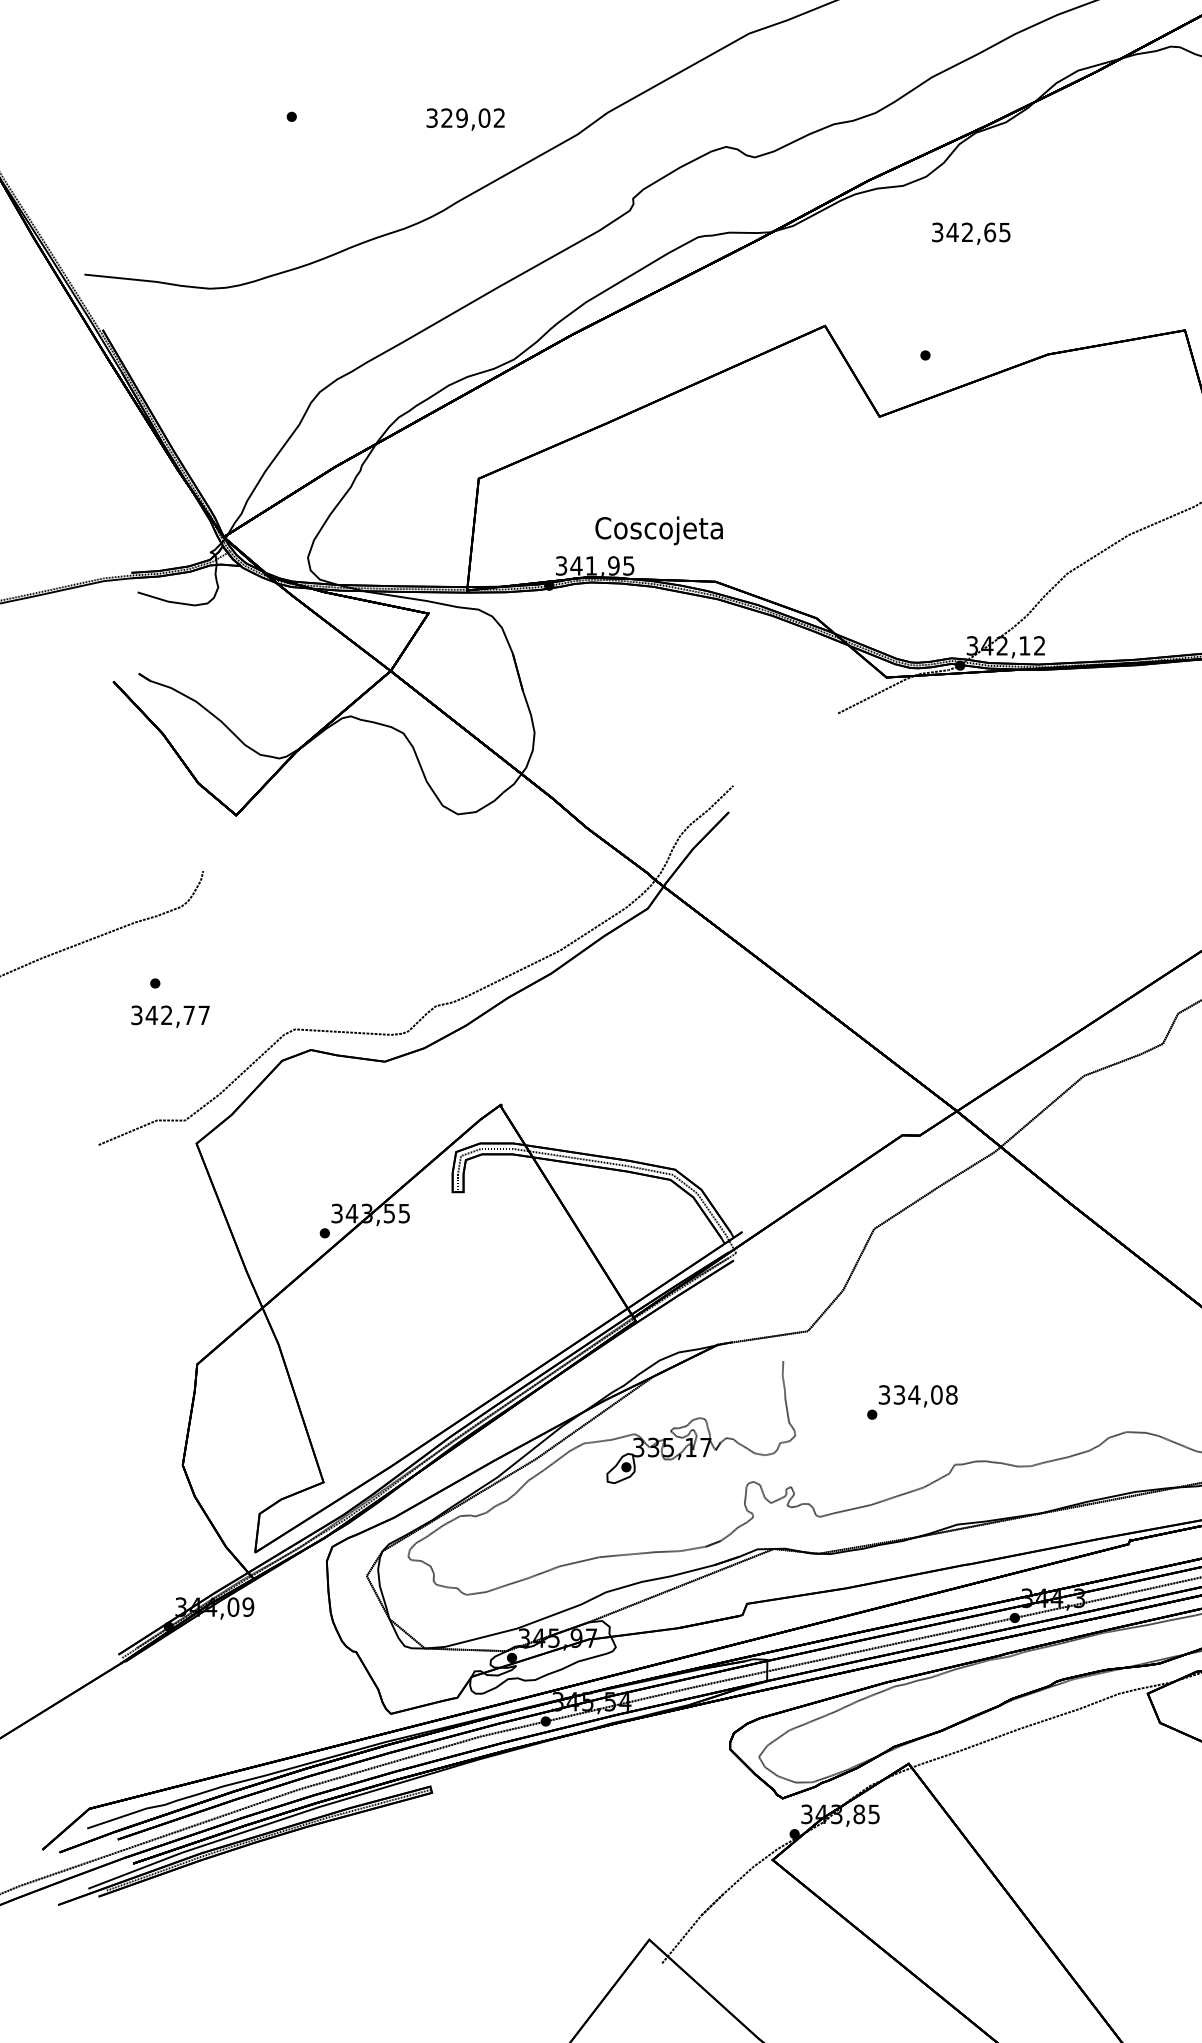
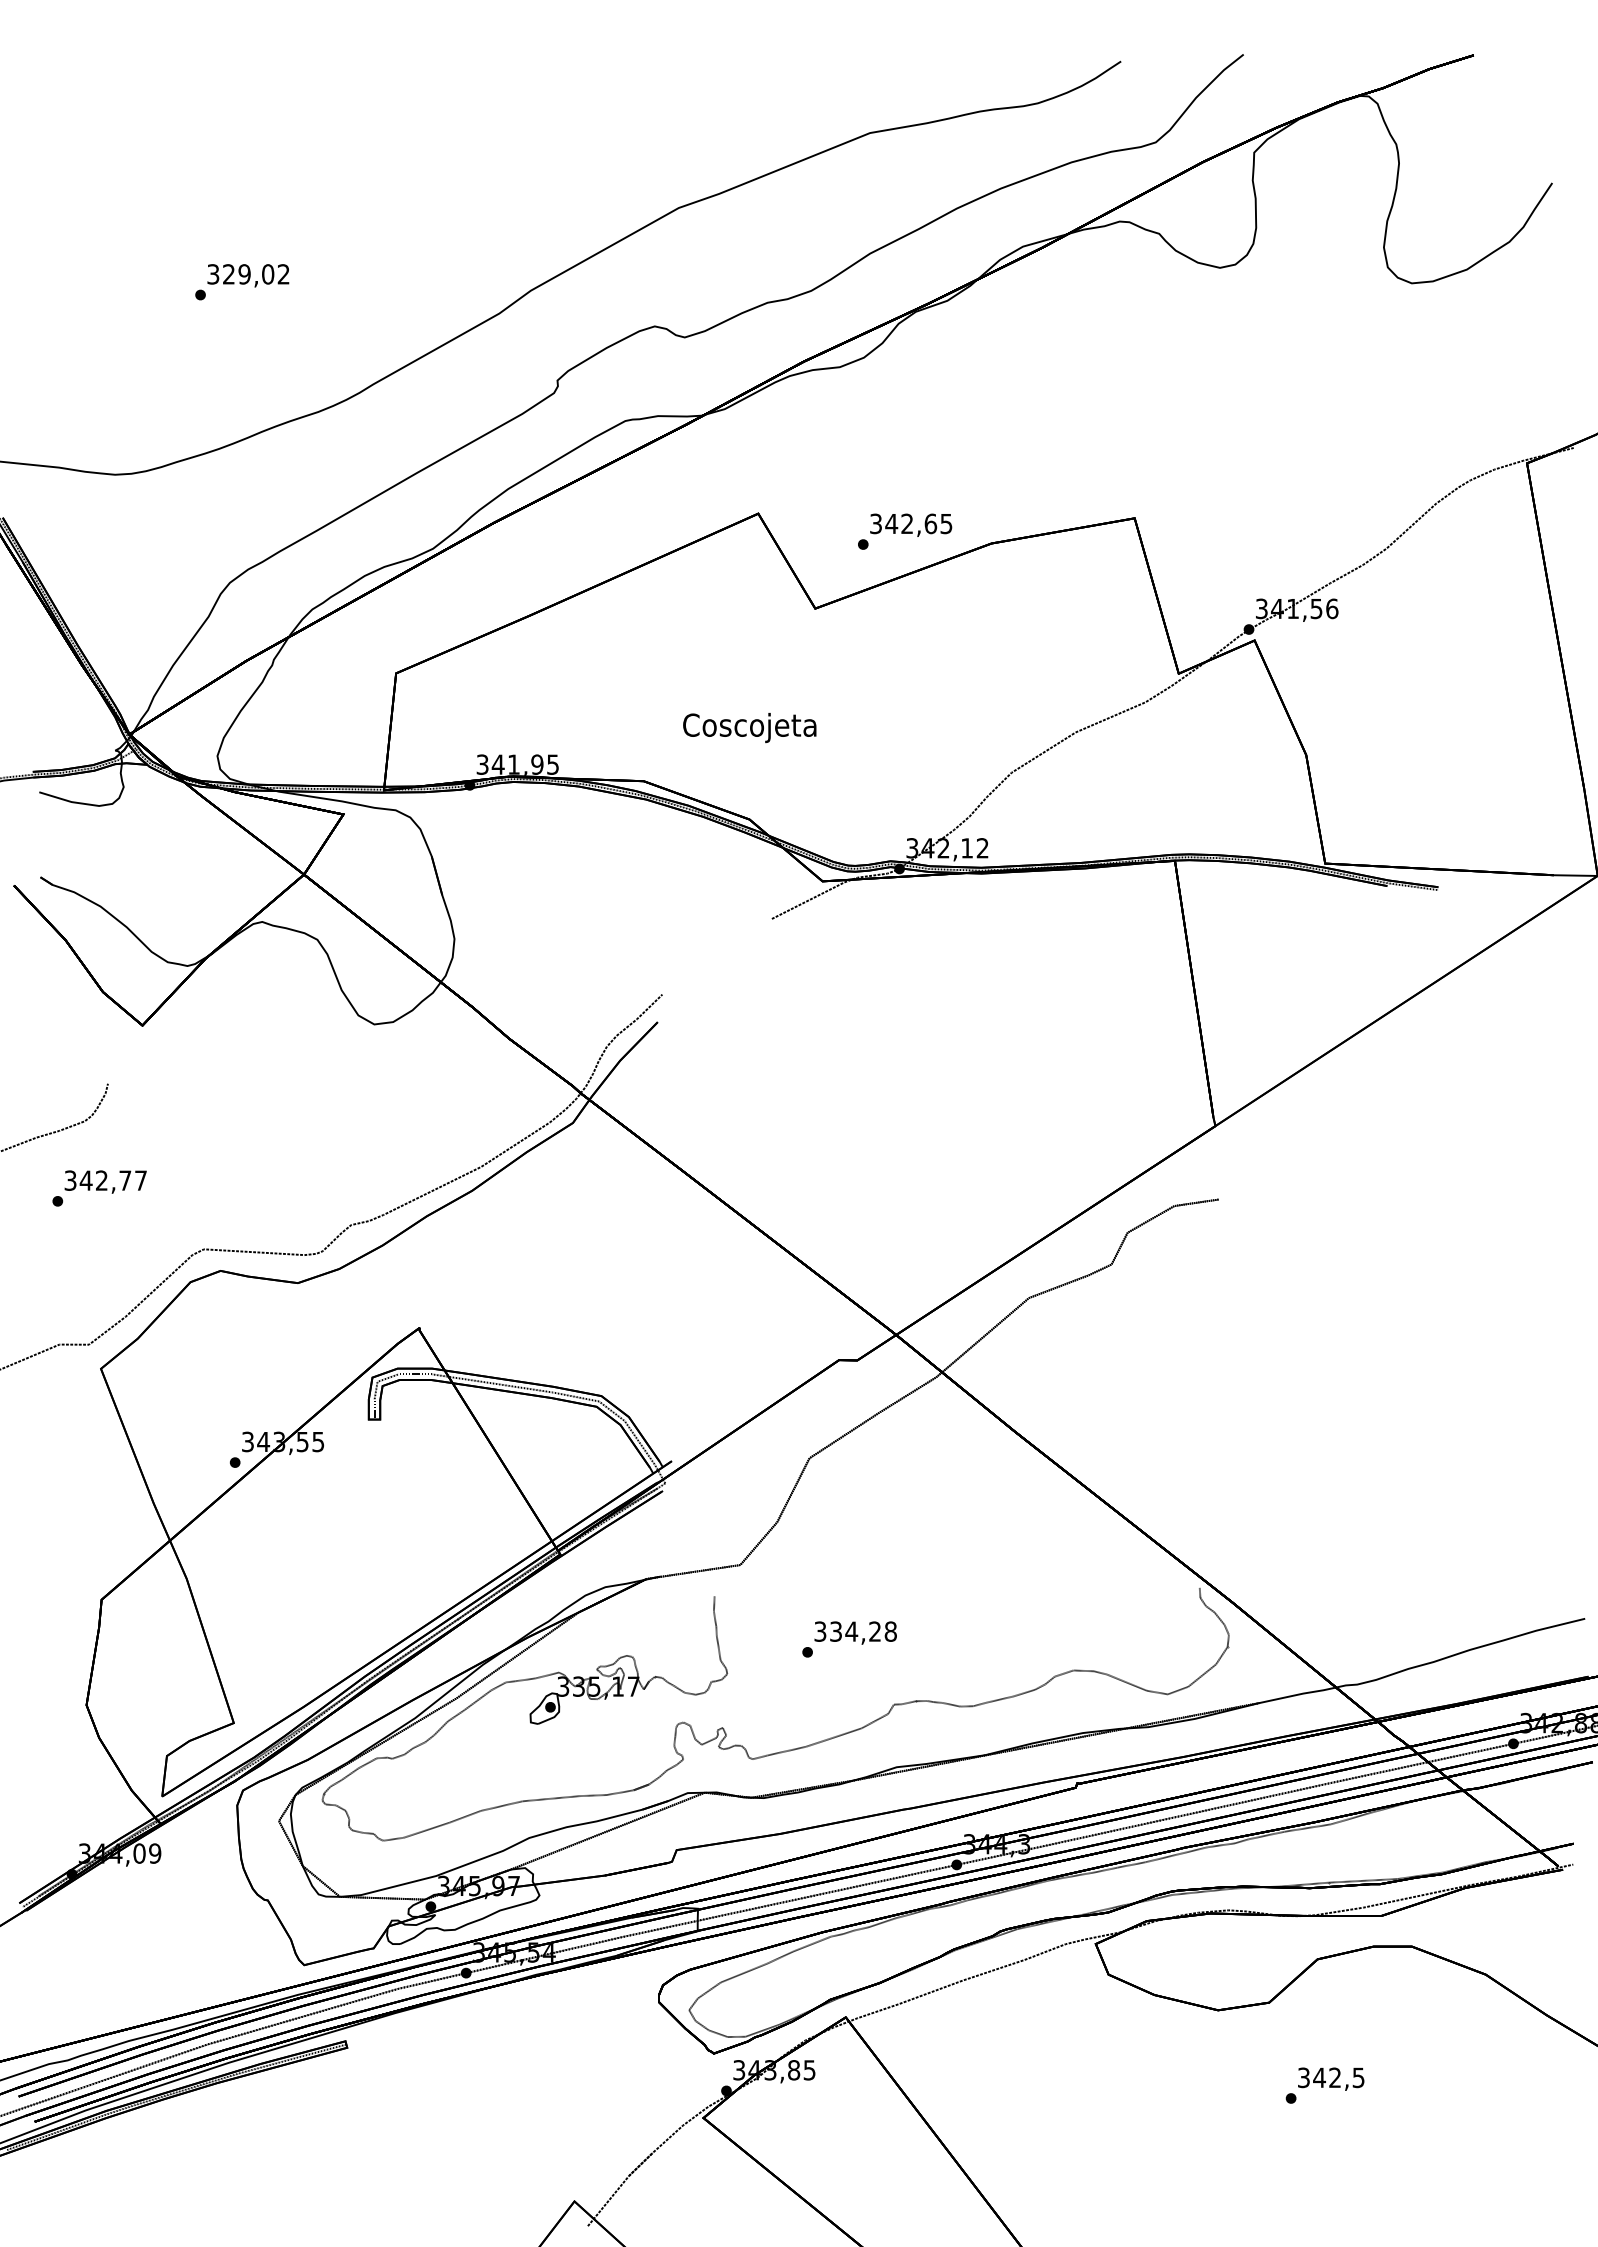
text: (465, 119) -> (248, 275), moved
text: (971, 233) -> (911, 524), moved
text: (658, 530) -> (749, 727), moved
text: (170, 1016) -> (105, 1181), moved
text: (937, 1394) -> (875, 1631), 334,08 -> 334,28

